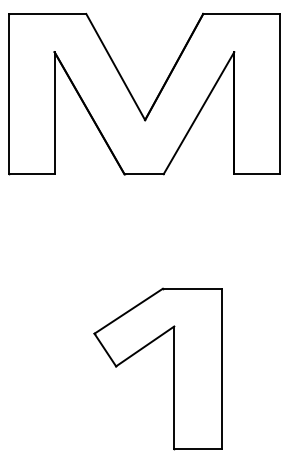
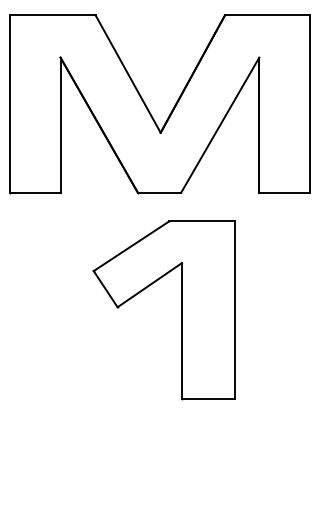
part: (173, 369) -> (181, 310), moved

